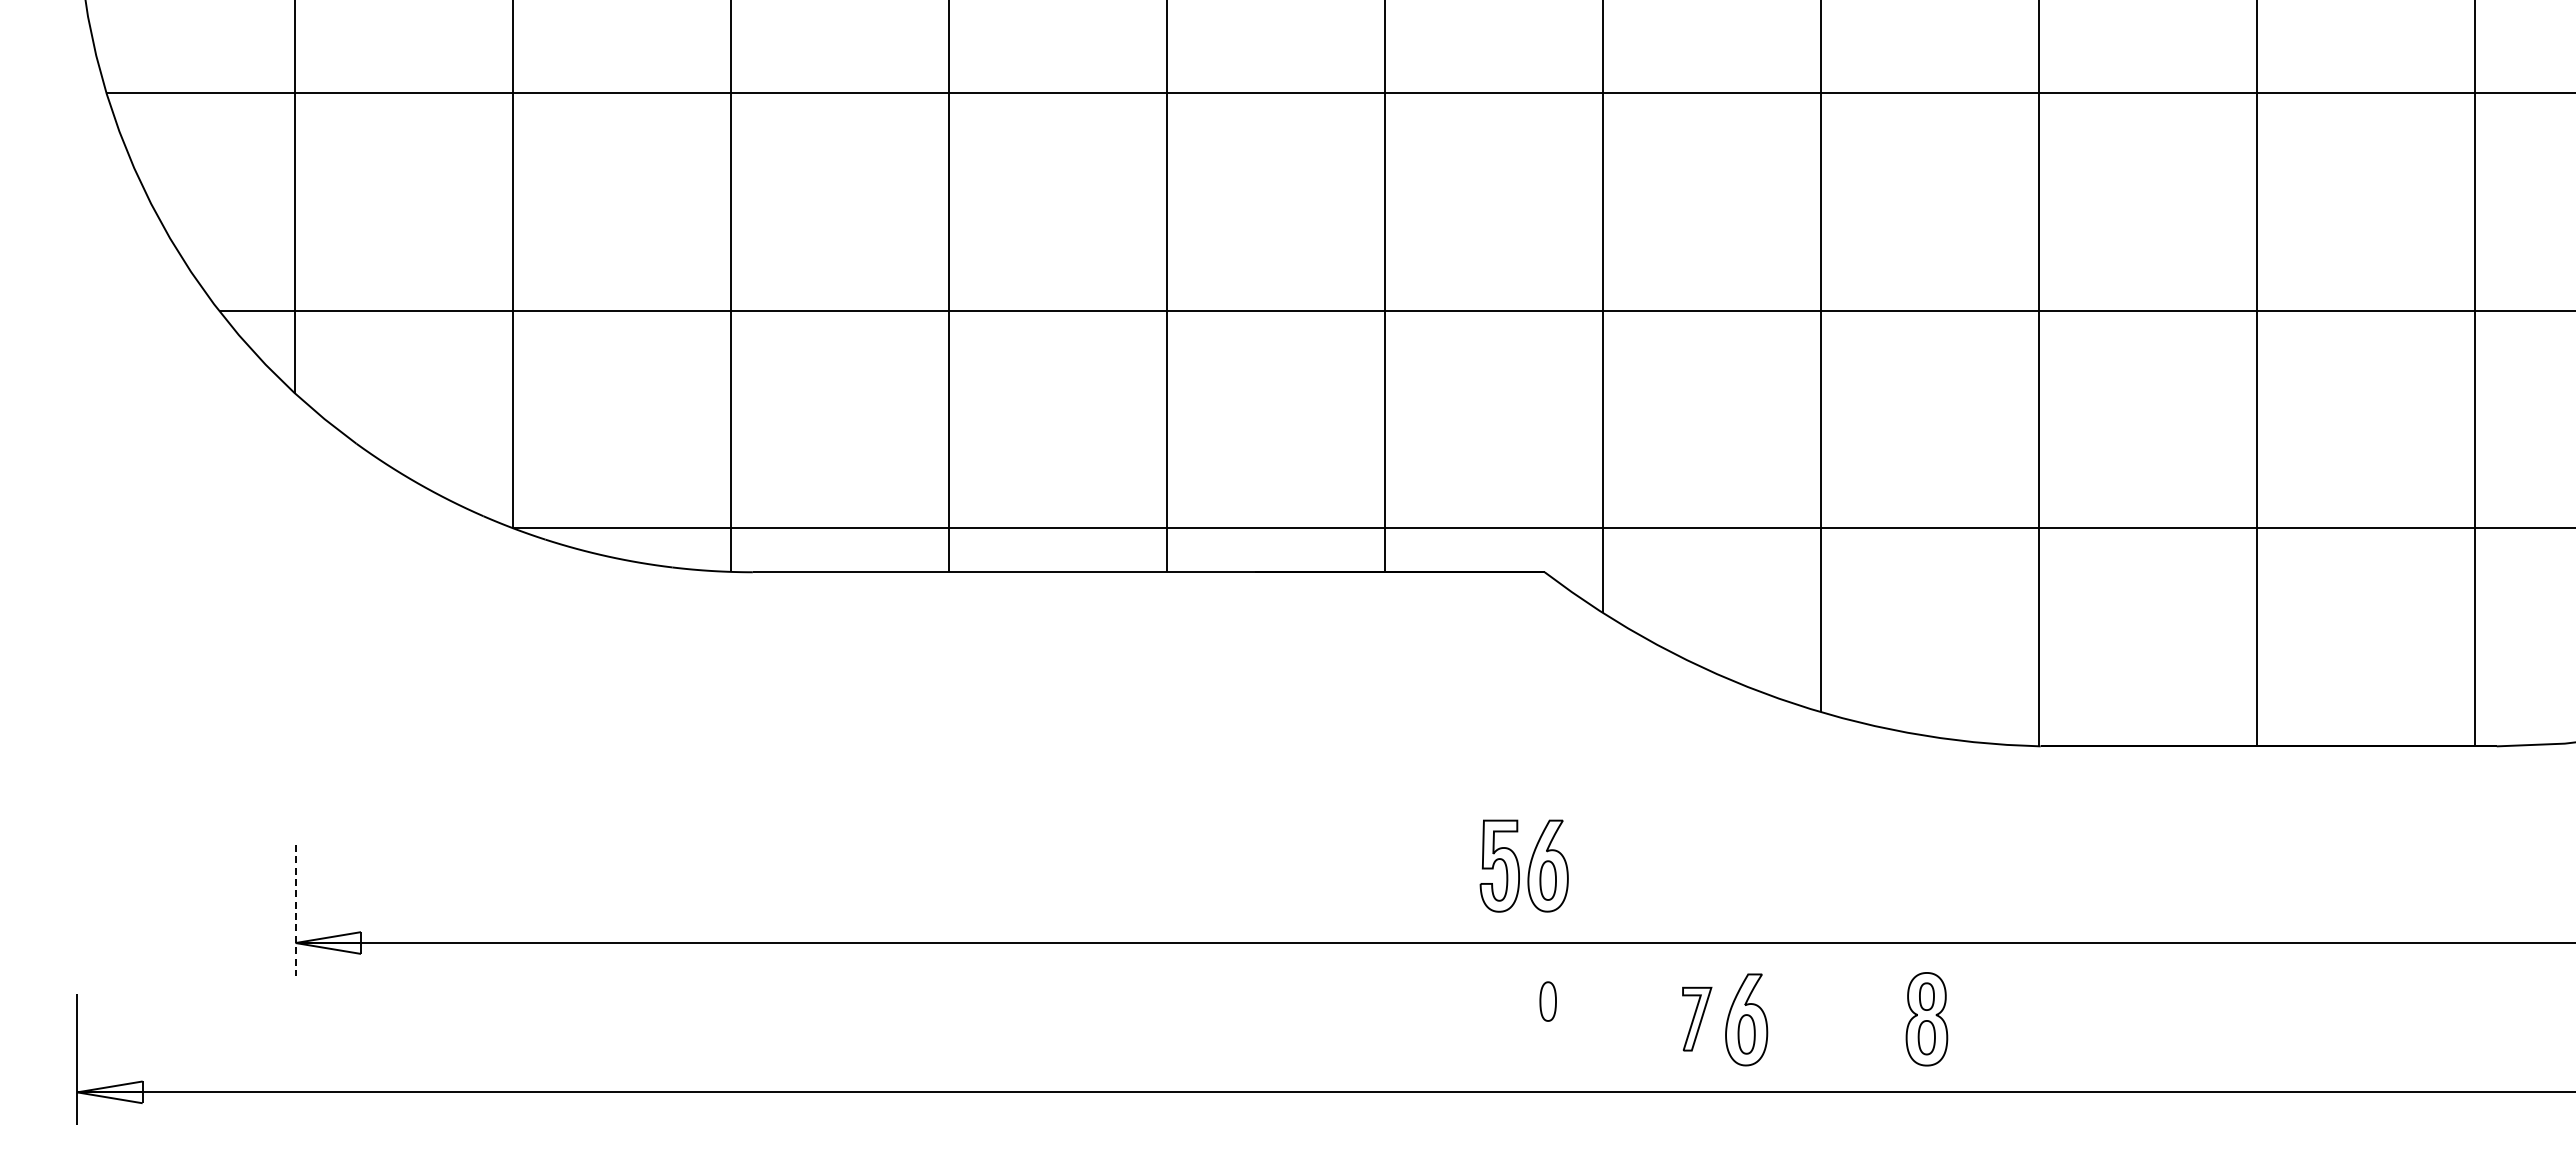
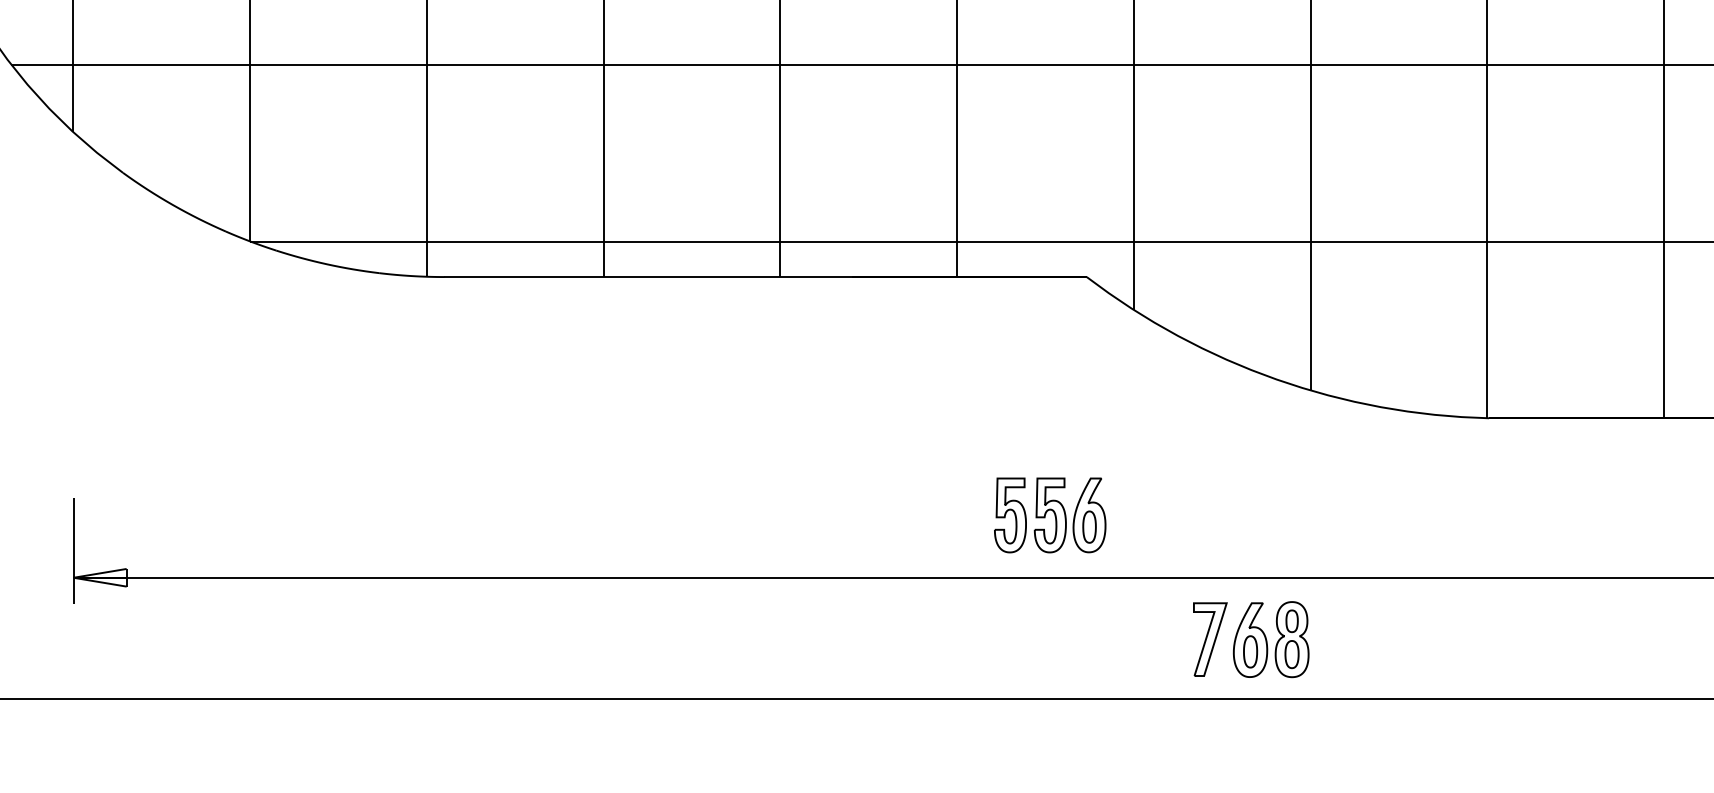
part: (1450, 865) -> (1010, 514), added
line: (295, 910) -> (73, 551), dashed -> solid
part: (1547, 1001) -> (1089, 625), removed
part: (1697, 1018) -> (1210, 638), size x1.43
part: (1926, 1019) -> (1291, 639), moved

